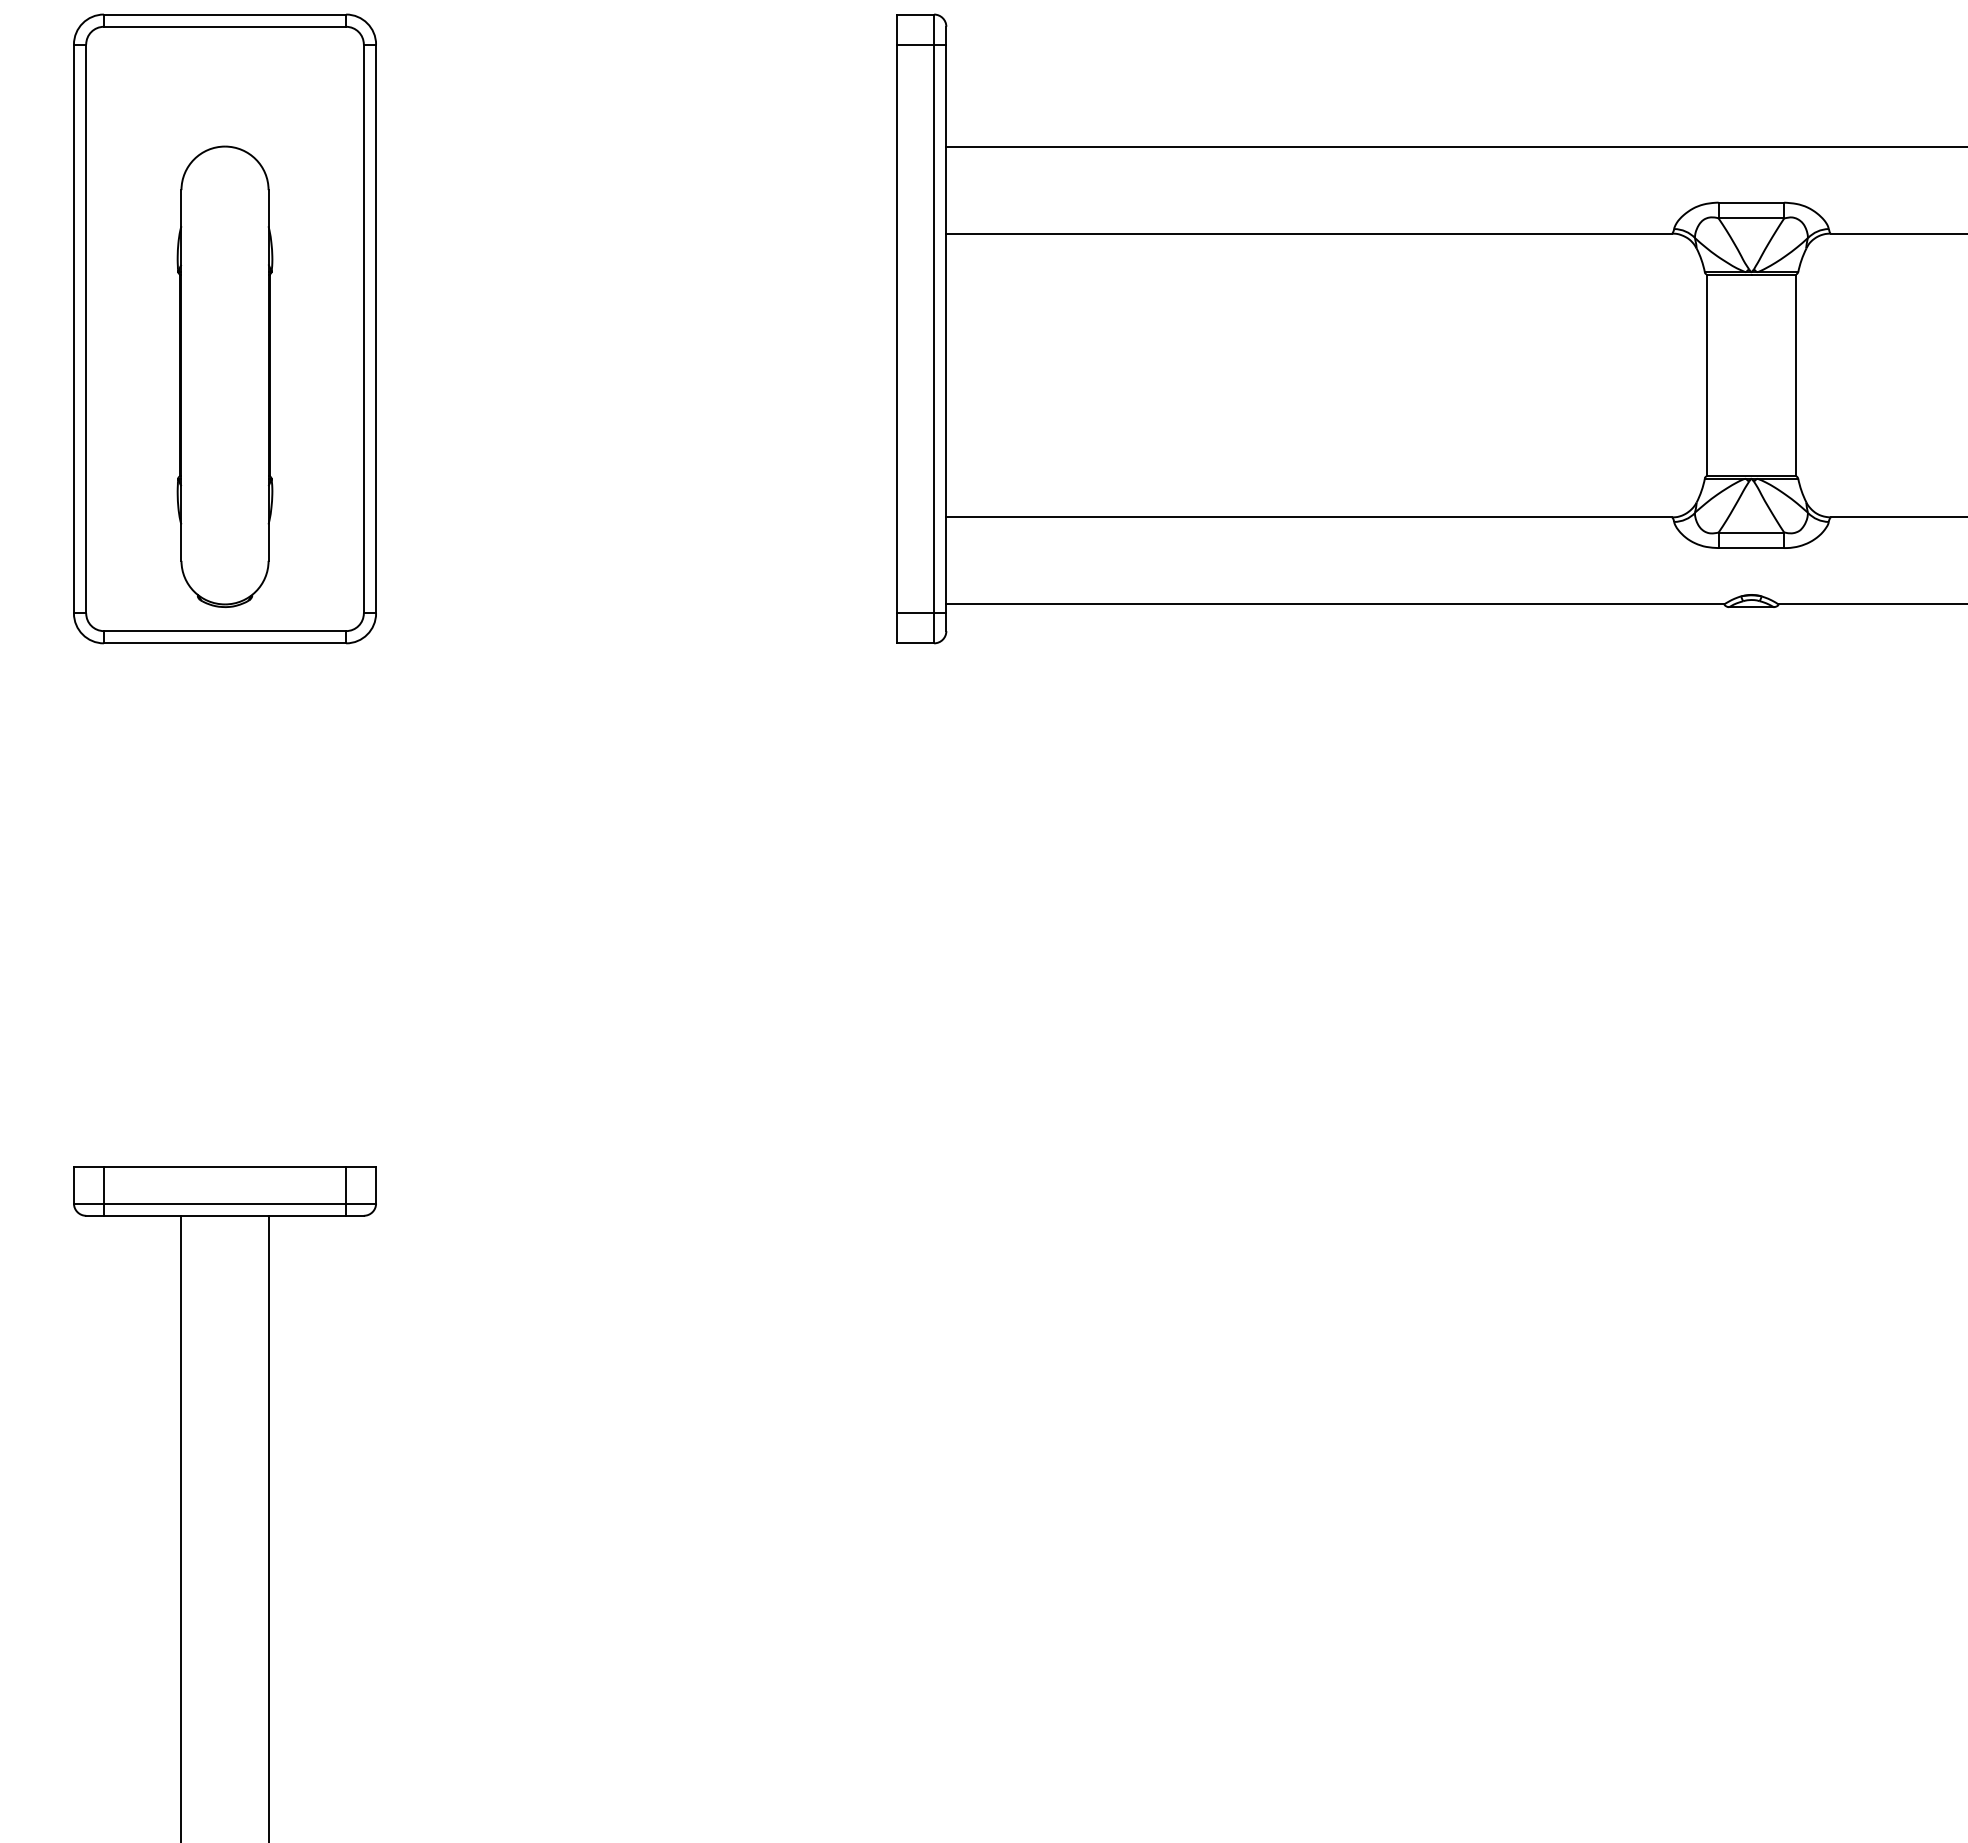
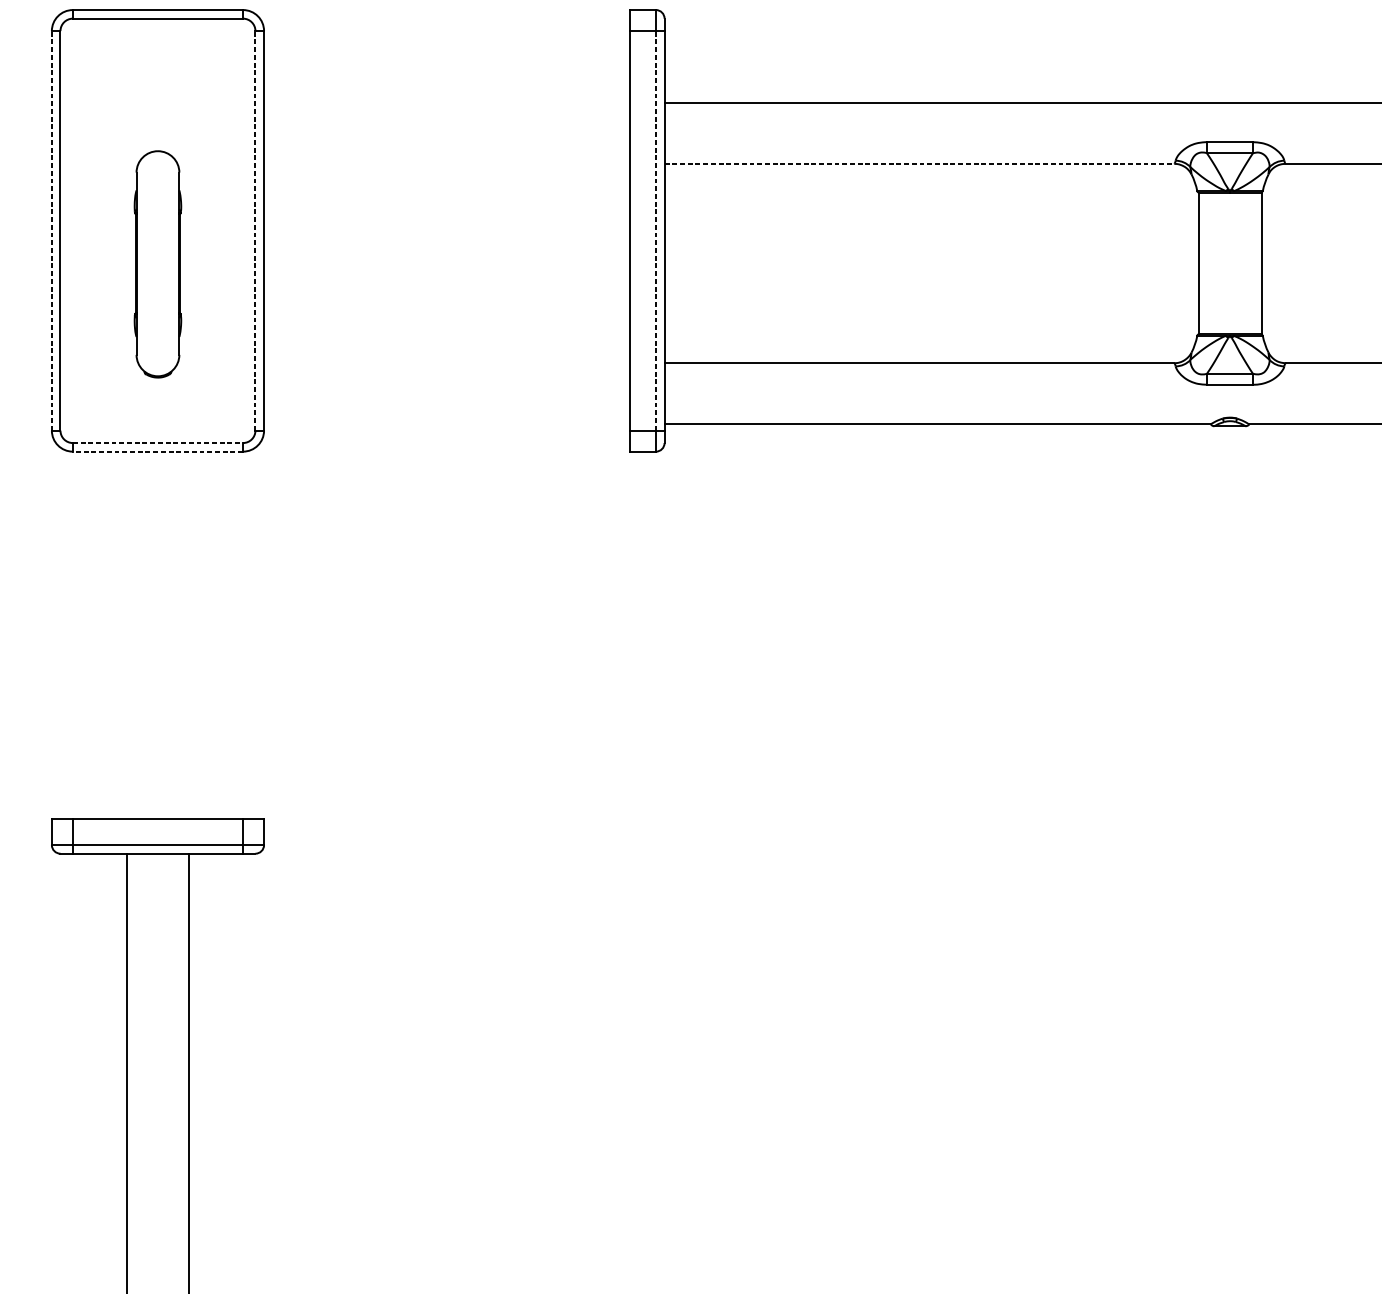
line: (1309, 233) -> (919, 163), solid -> dashed
line: (73, 328) -> (51, 230), solid -> dashed
line: (363, 328) -> (255, 230), solid -> dashed
line: (934, 328) -> (656, 230), solid -> dashed
part: (224, 376) -> (157, 264), size x0.7
line: (225, 631) -> (158, 443), solid -> dashed
line: (224, 643) -> (157, 451), solid -> dashed

